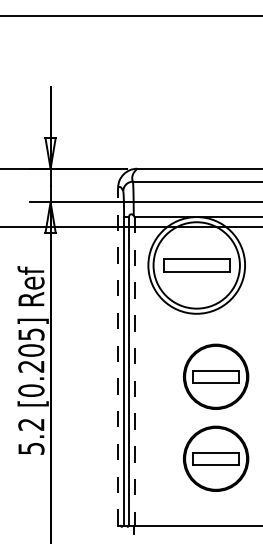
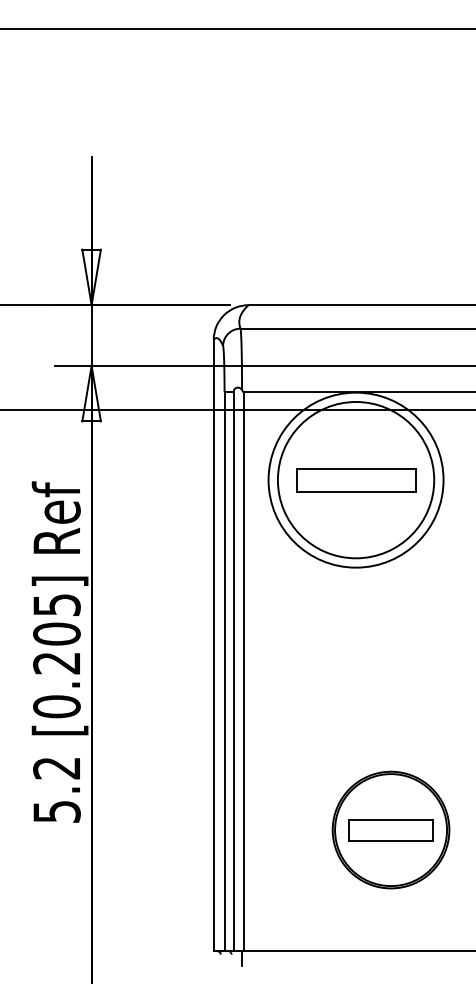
line: (118, 356) -> (214, 644), dashed -> solid
line: (134, 371) -> (243, 672), dashed -> solid
part: (216, 376) -> (391, 681), removed

